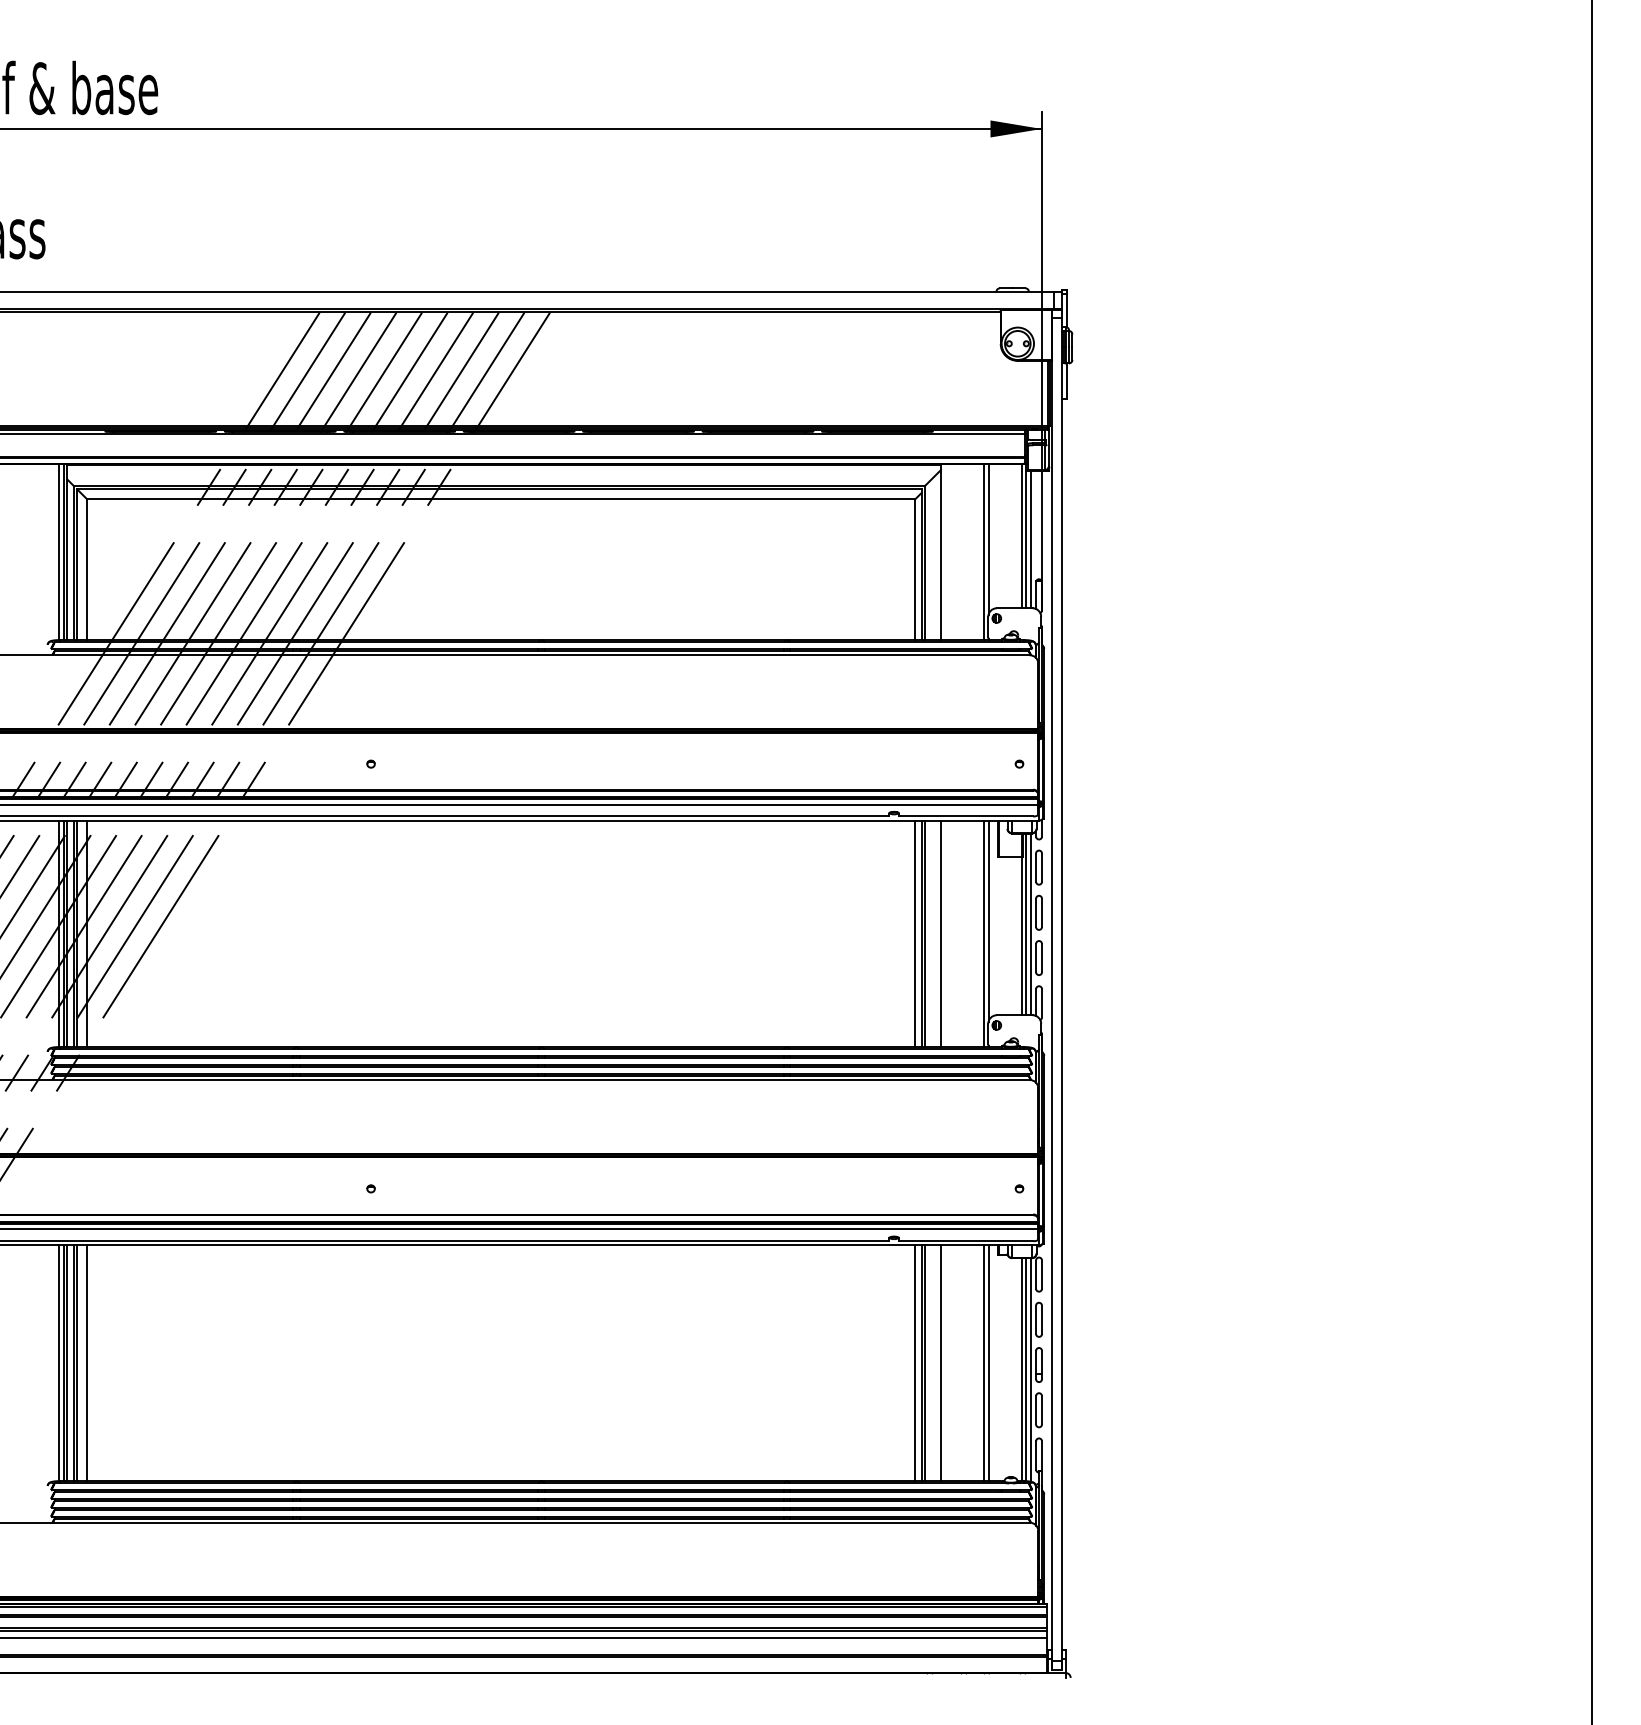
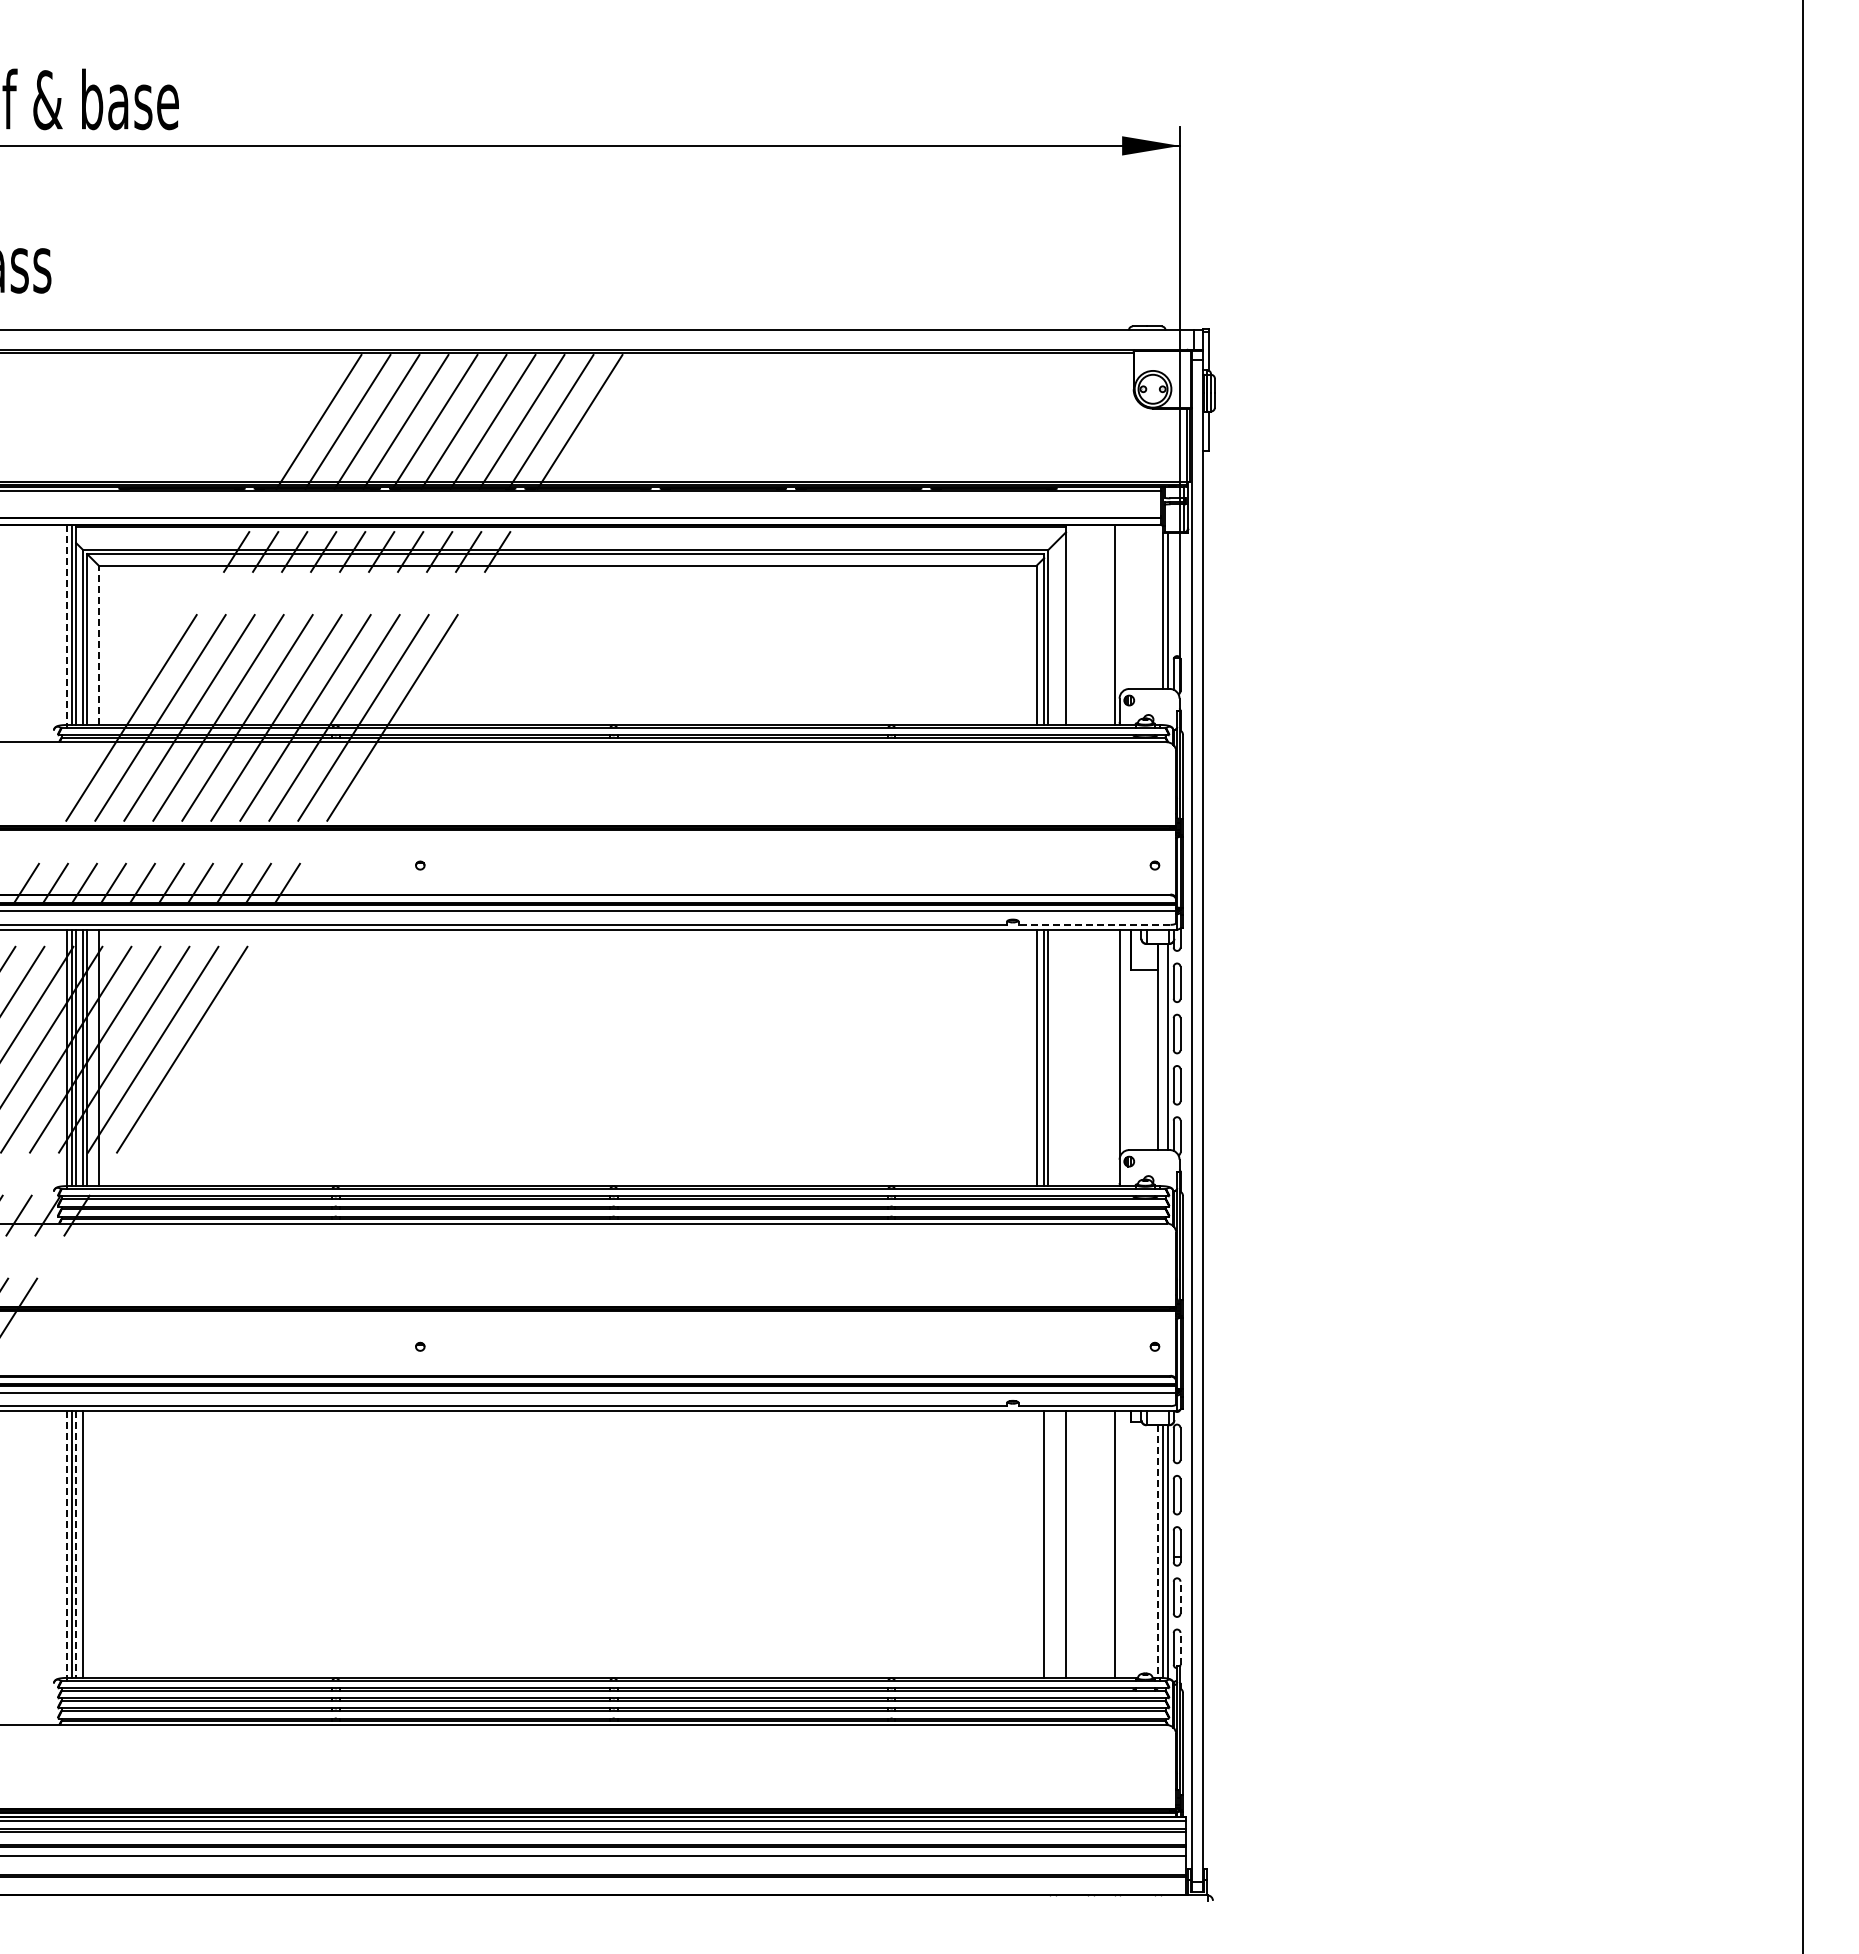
line: (1021, 535) -> (1157, 606), removed
line: (988, 539) -> (1119, 610), removed
line: (58, 552) -> (66, 625), solid -> dashed
line: (87, 569) -> (98, 645), solid -> dashed
line: (966, 816) -> (1094, 924), solid -> dashed
line: (1026, 924) -> (1162, 1047), removed
line: (941, 933) -> (1066, 1057), removed
line: (983, 933) -> (1114, 1057), removed
line: (77, 1362) -> (87, 1543), removed
line: (87, 1362) -> (98, 1543), removed
line: (914, 1362) -> (1036, 1543), removed
line: (925, 1362) -> (1048, 1543), removed
line: (988, 1362) -> (1119, 1543), removed
line: (58, 1363) -> (66, 1544), solid -> dashed
line: (67, 1363) -> (76, 1544), solid -> dashed
line: (1021, 1370) -> (1157, 1552), solid -> dashed
line: (1042, 1410) -> (1180, 1597), solid -> dashed
line: (1042, 1455) -> (1180, 1648), solid -> dashed

